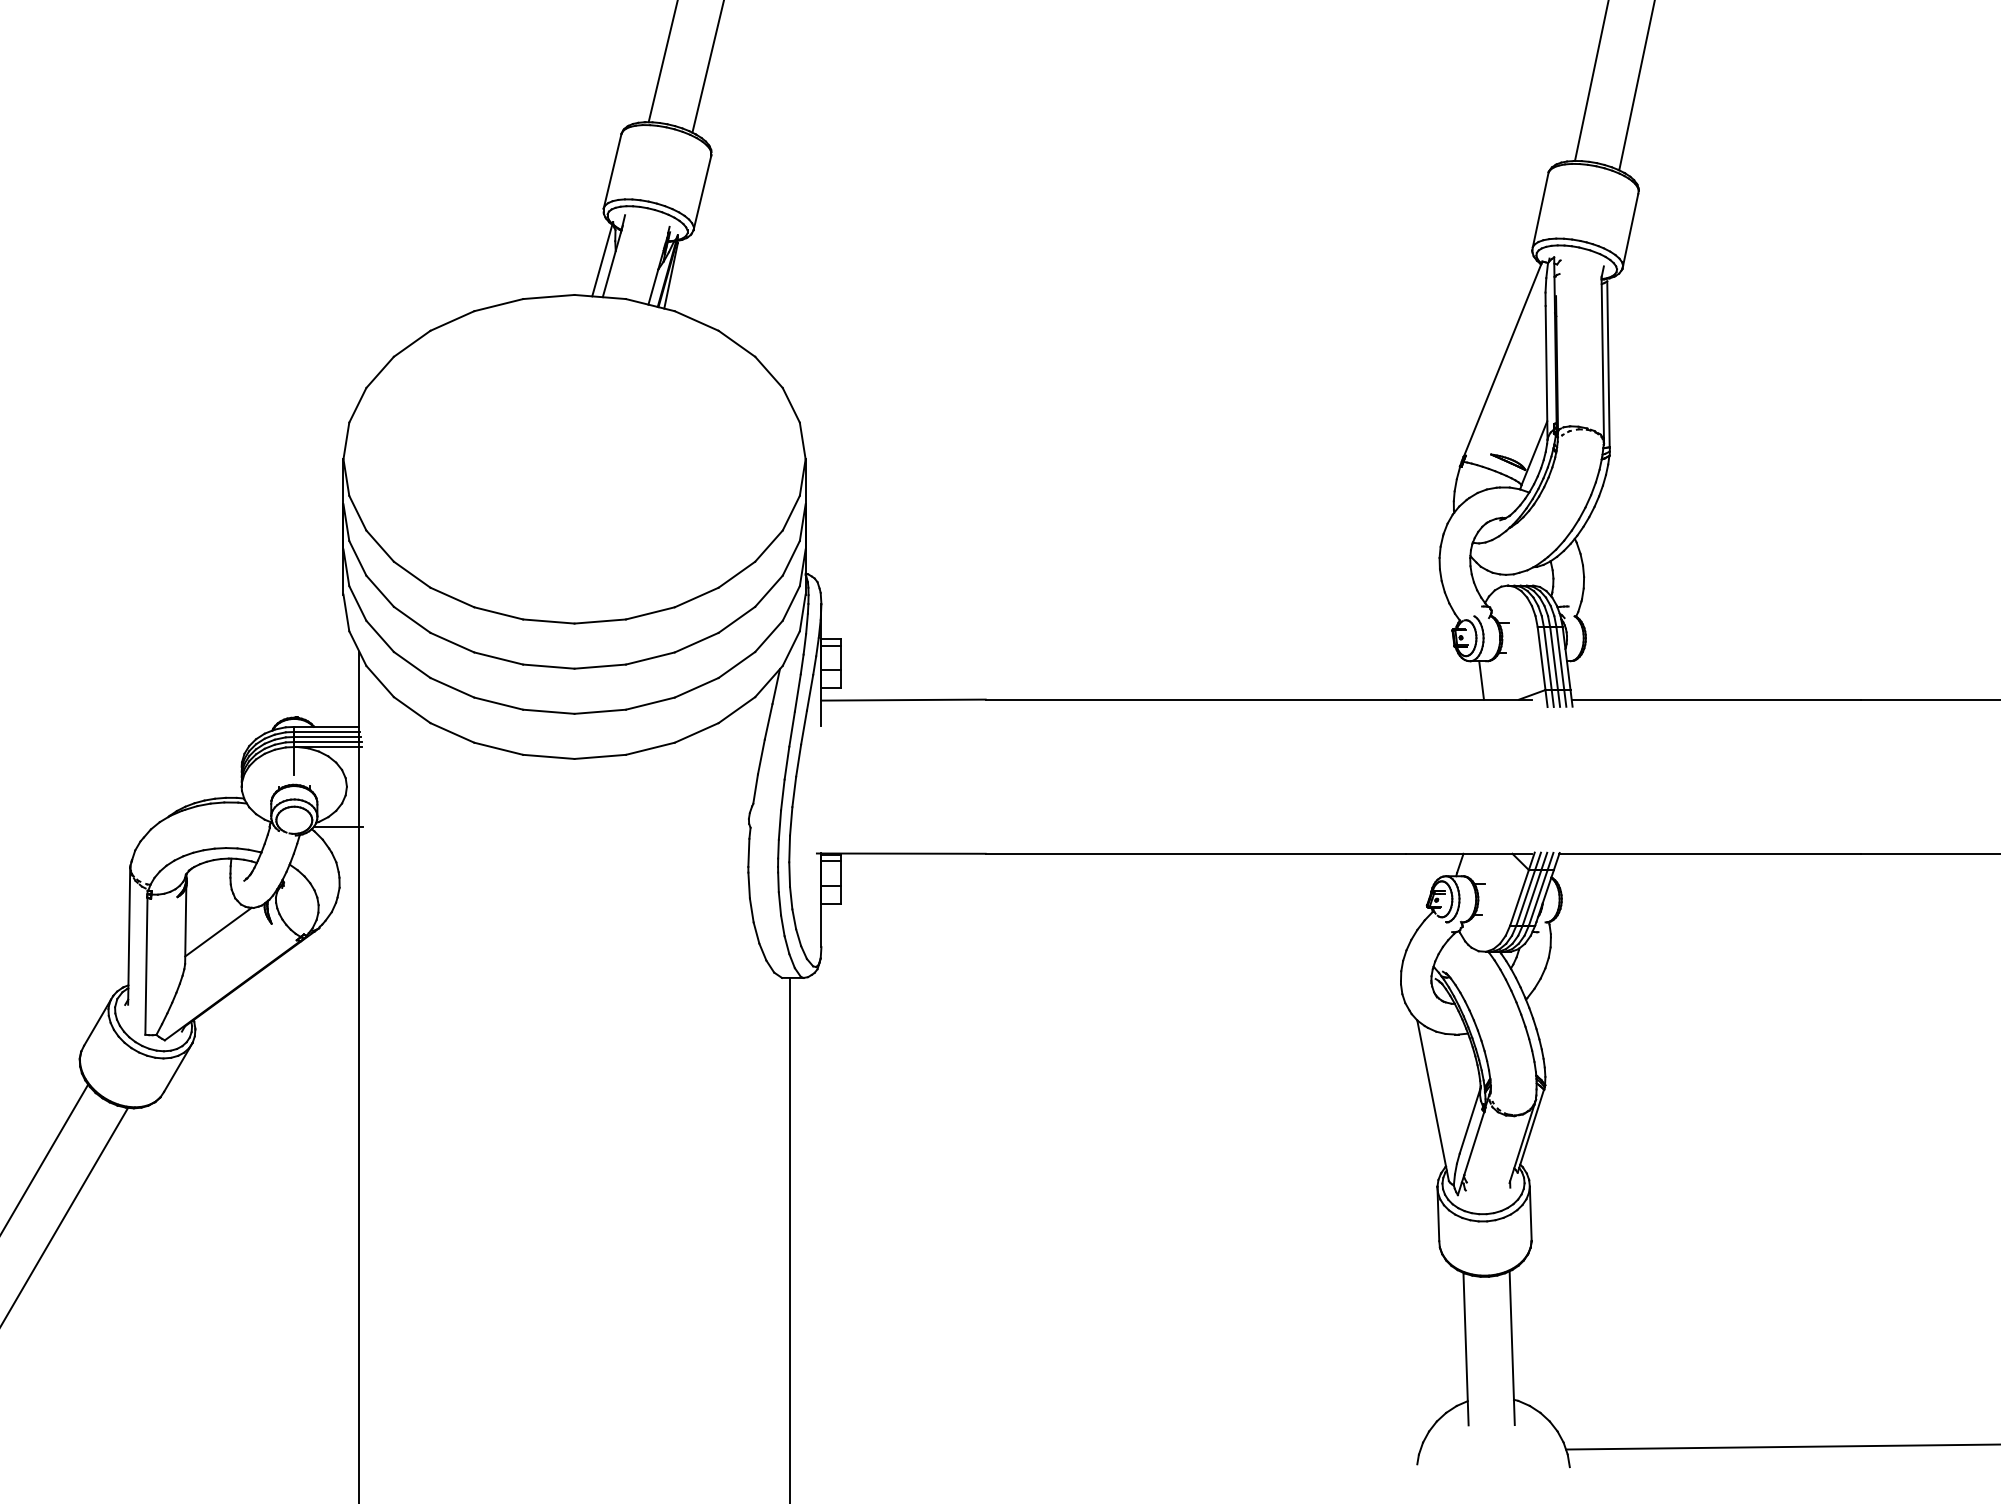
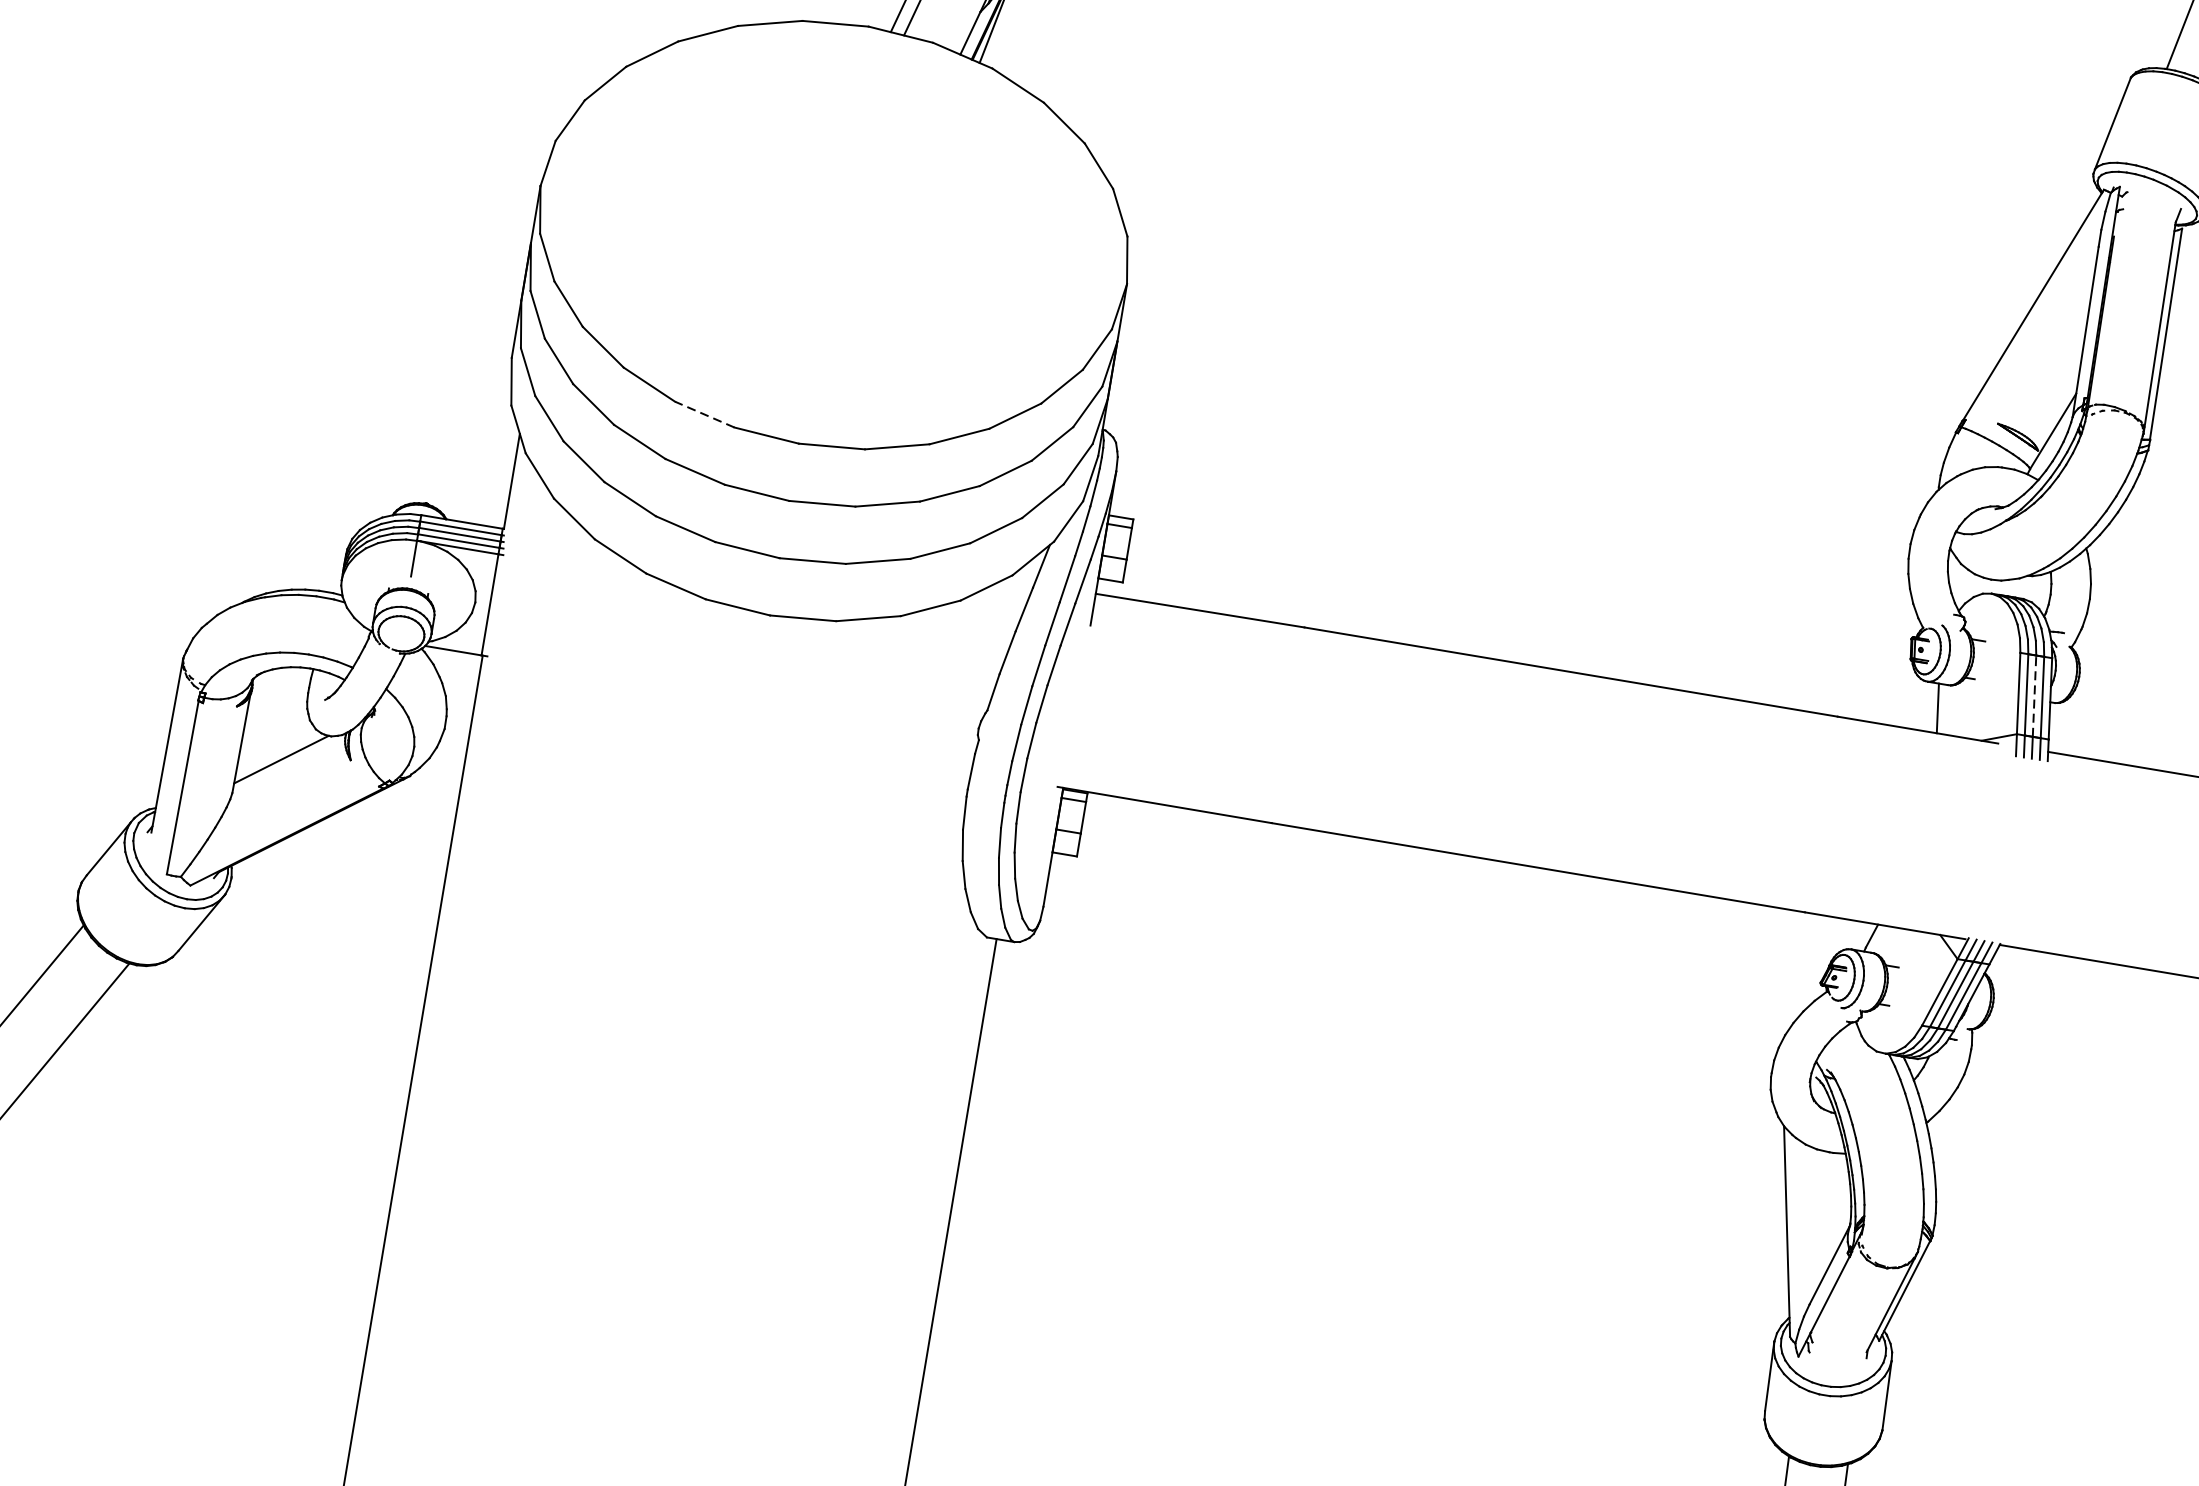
line: (498, 613) -> (704, 414), solid -> dashed
line: (1554, 658) -> (2035, 696), solid -> dashed

